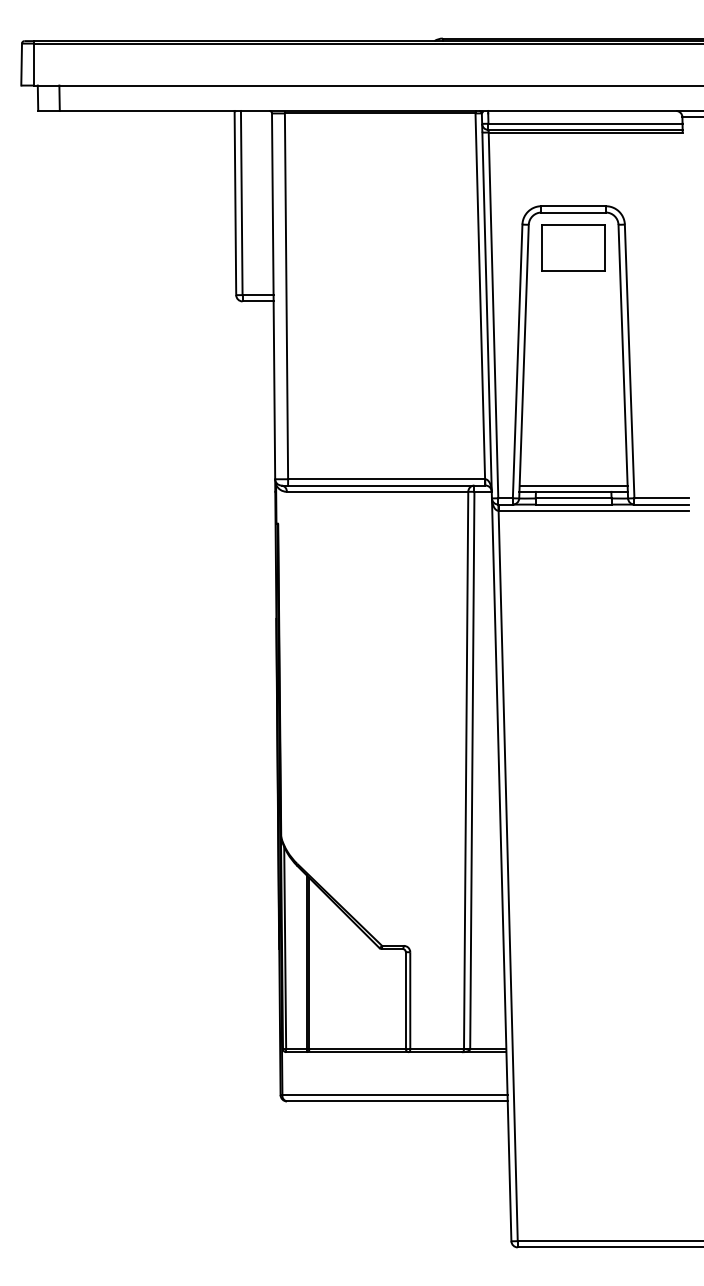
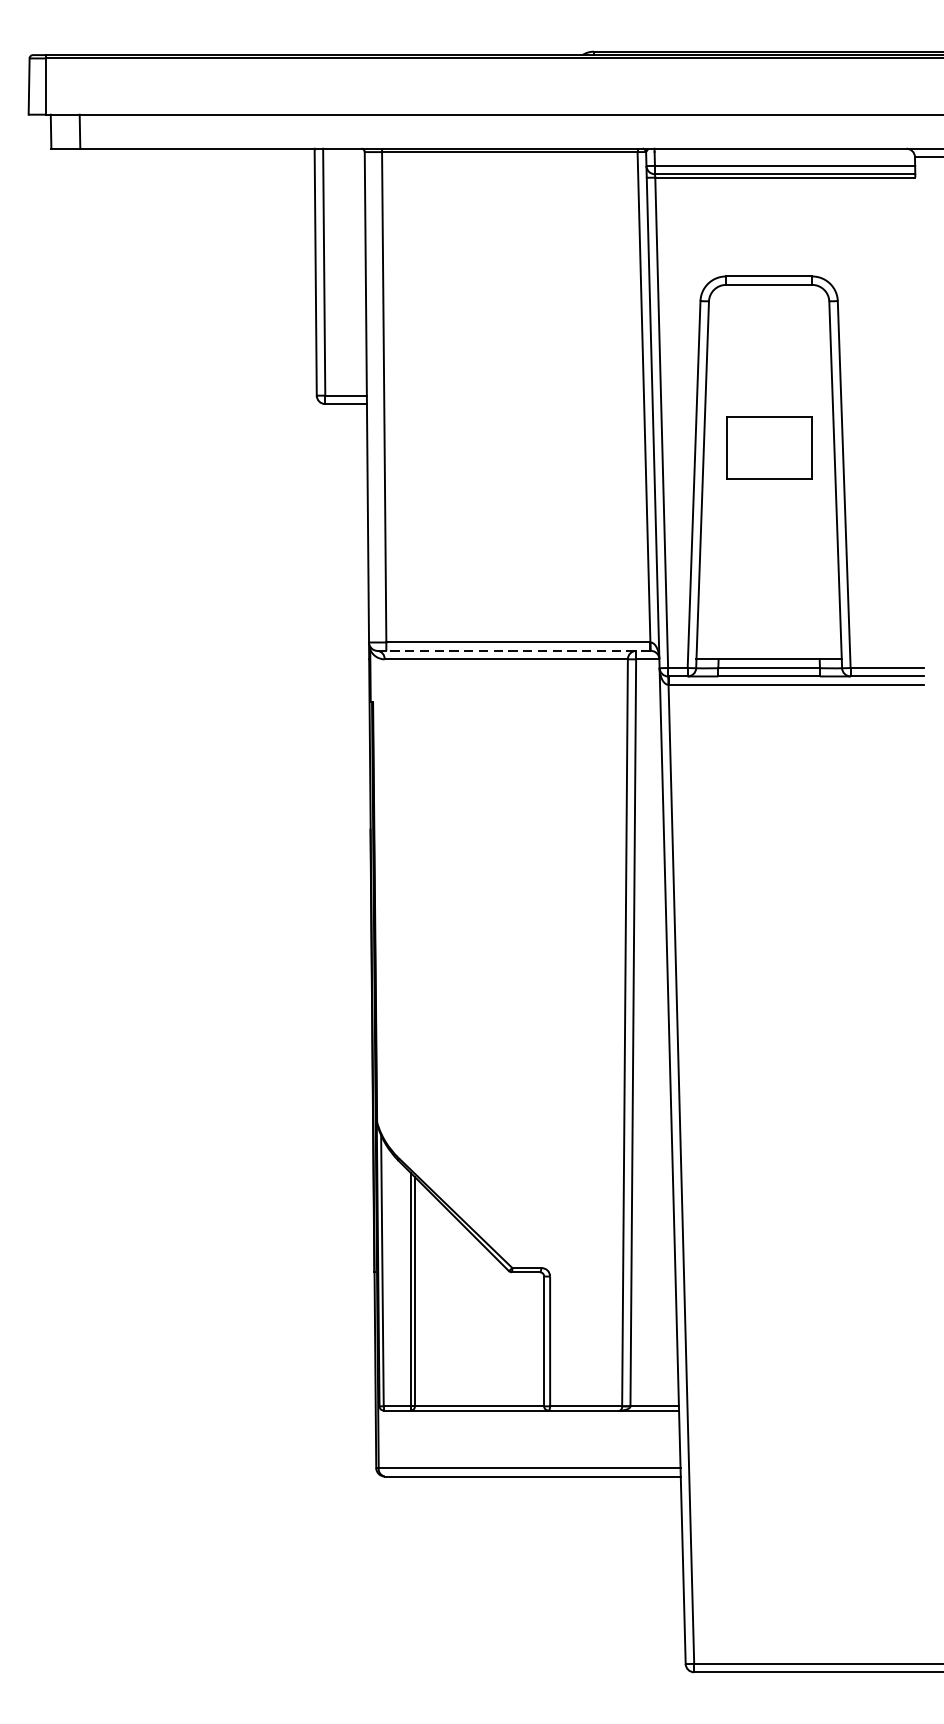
part: (573, 247) -> (768, 447), moved
line: (386, 485) -> (518, 650), solid -> dashed
line: (573, 485) -> (768, 650), removed

